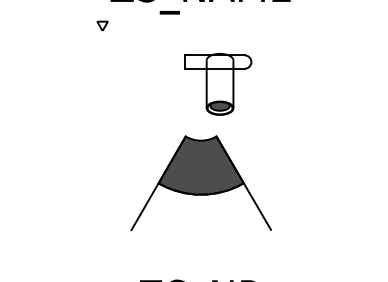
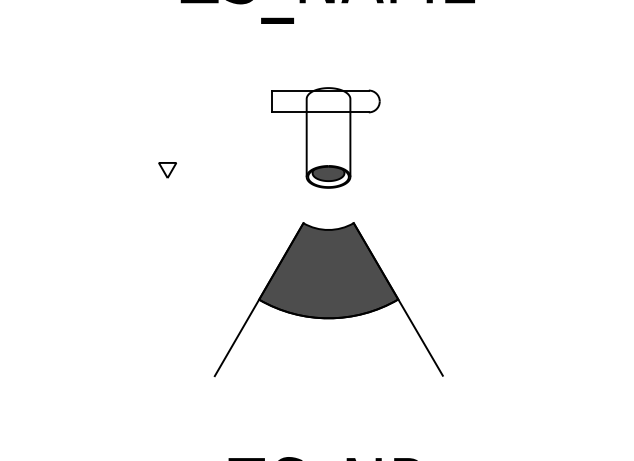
part: (102, 25) -> (167, 169), moved
part: (218, 84) -> (325, 138), moved

